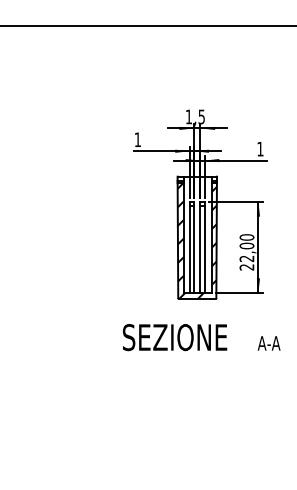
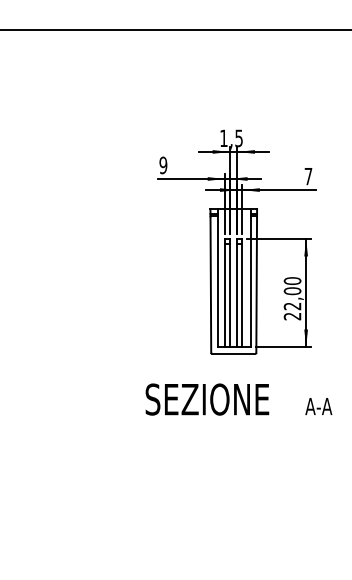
text: (137, 139) -> (163, 165), 1 -> 9
text: (260, 149) -> (308, 176), 1 -> 7
hatch: (197, 240) -> (233, 284), removed

